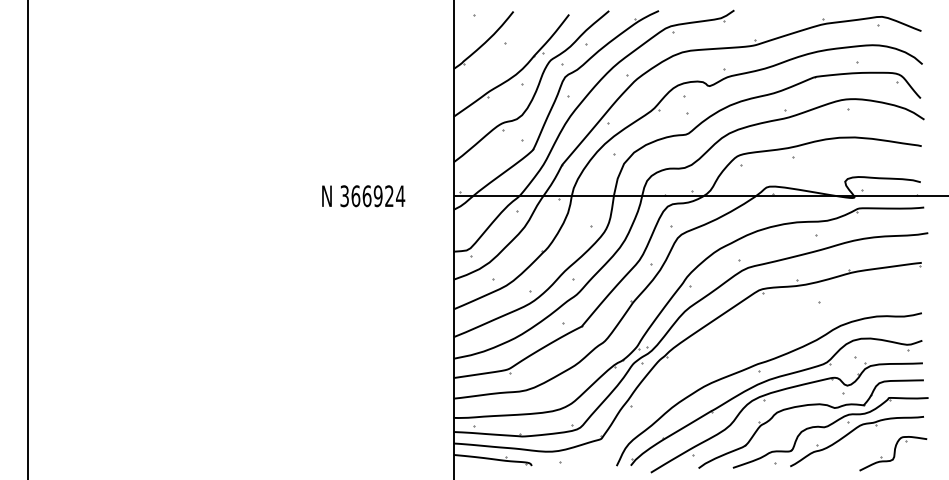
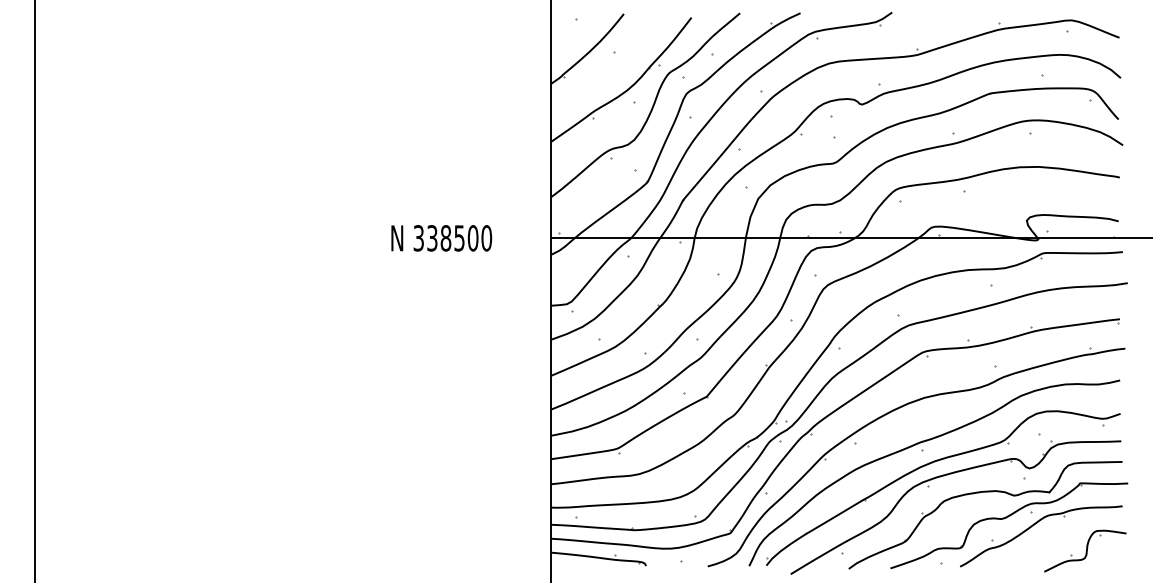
text: (378, 196) -> (459, 238), 366924 -> 338500
part: (736, 338) -> (894, 411), added

